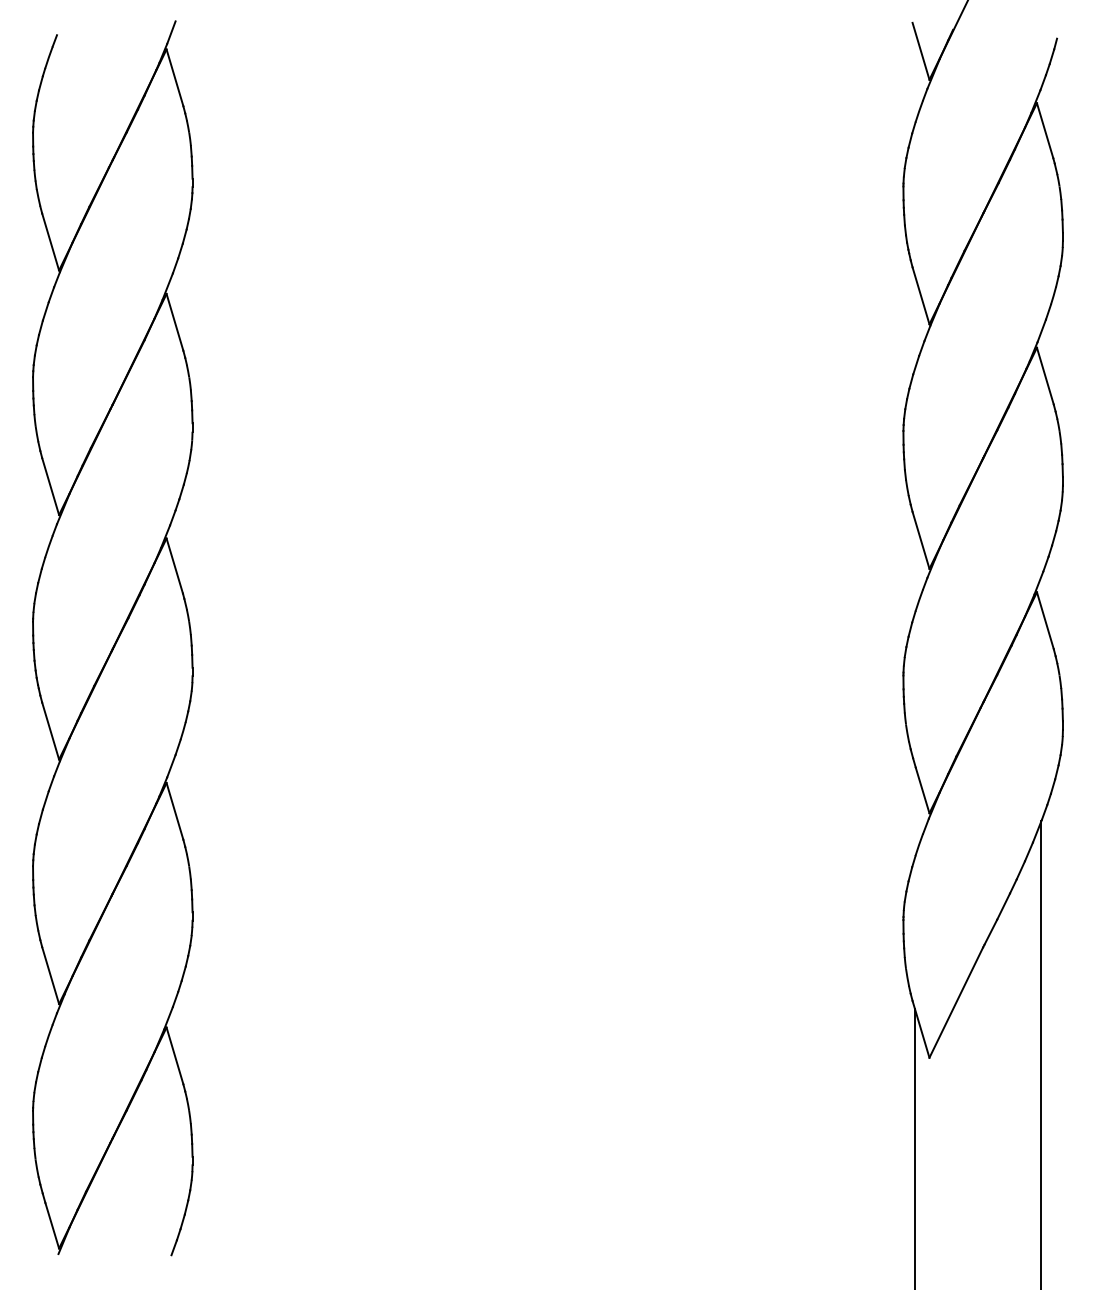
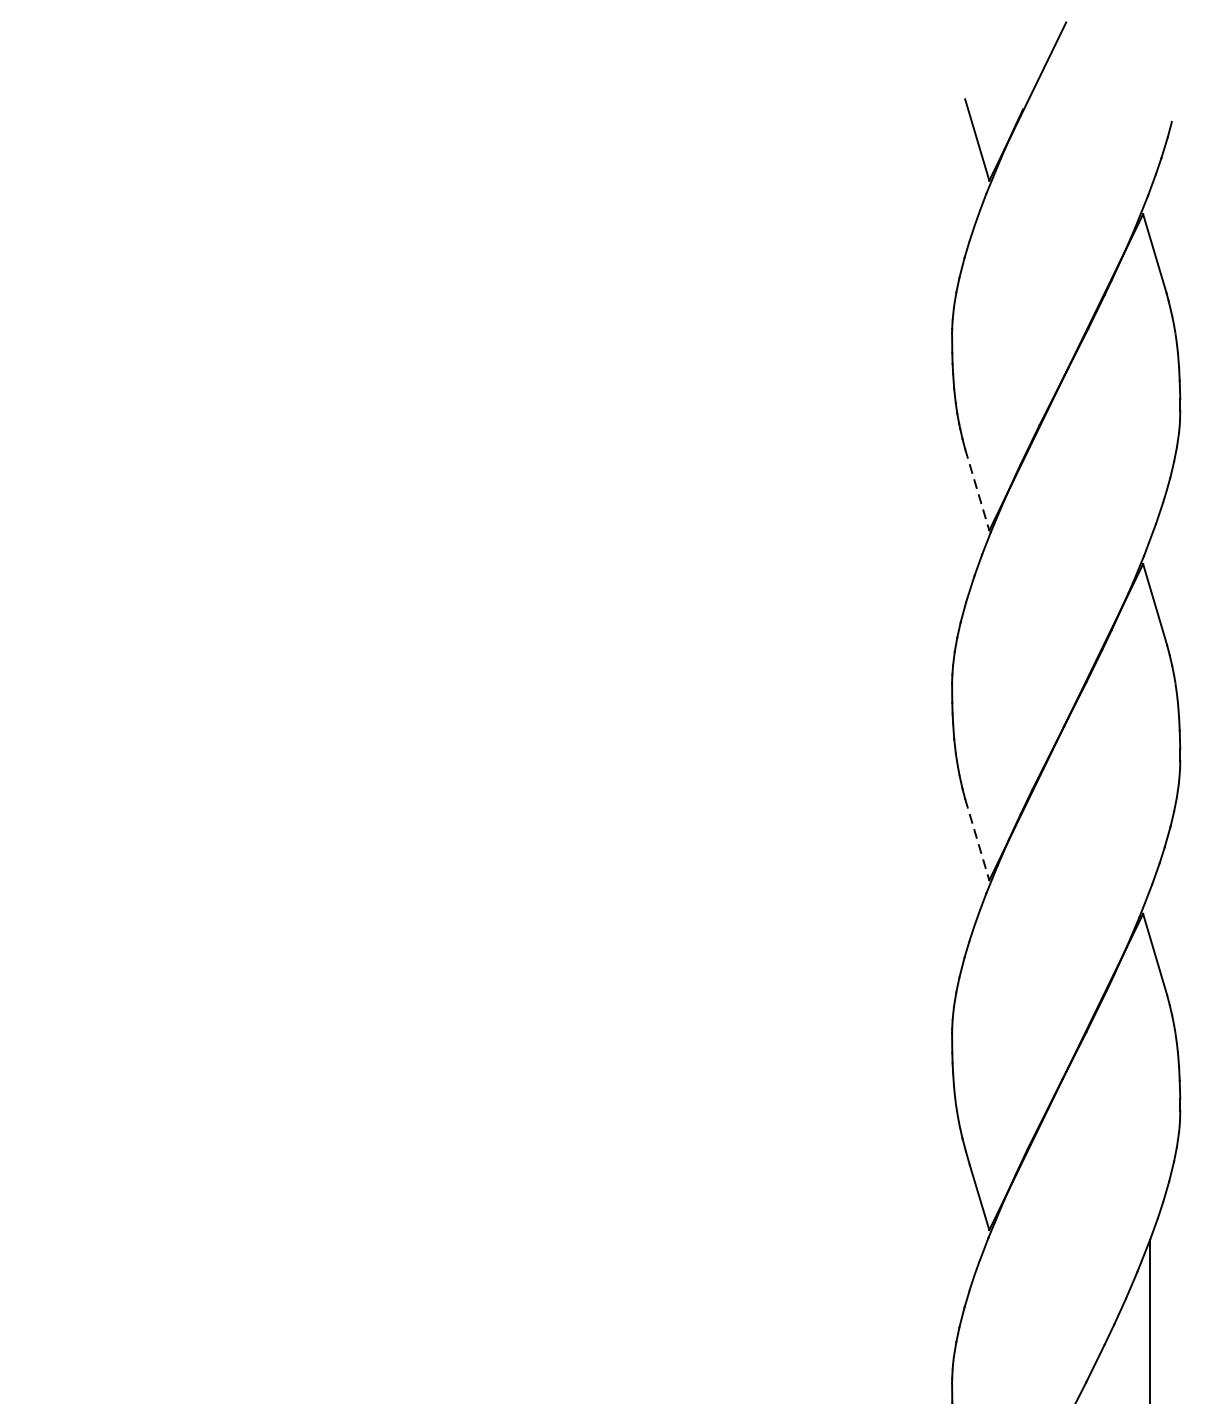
line: (921, 295) -> (977, 489), solid -> dashed
line: (921, 540) -> (977, 839), solid -> dashed

